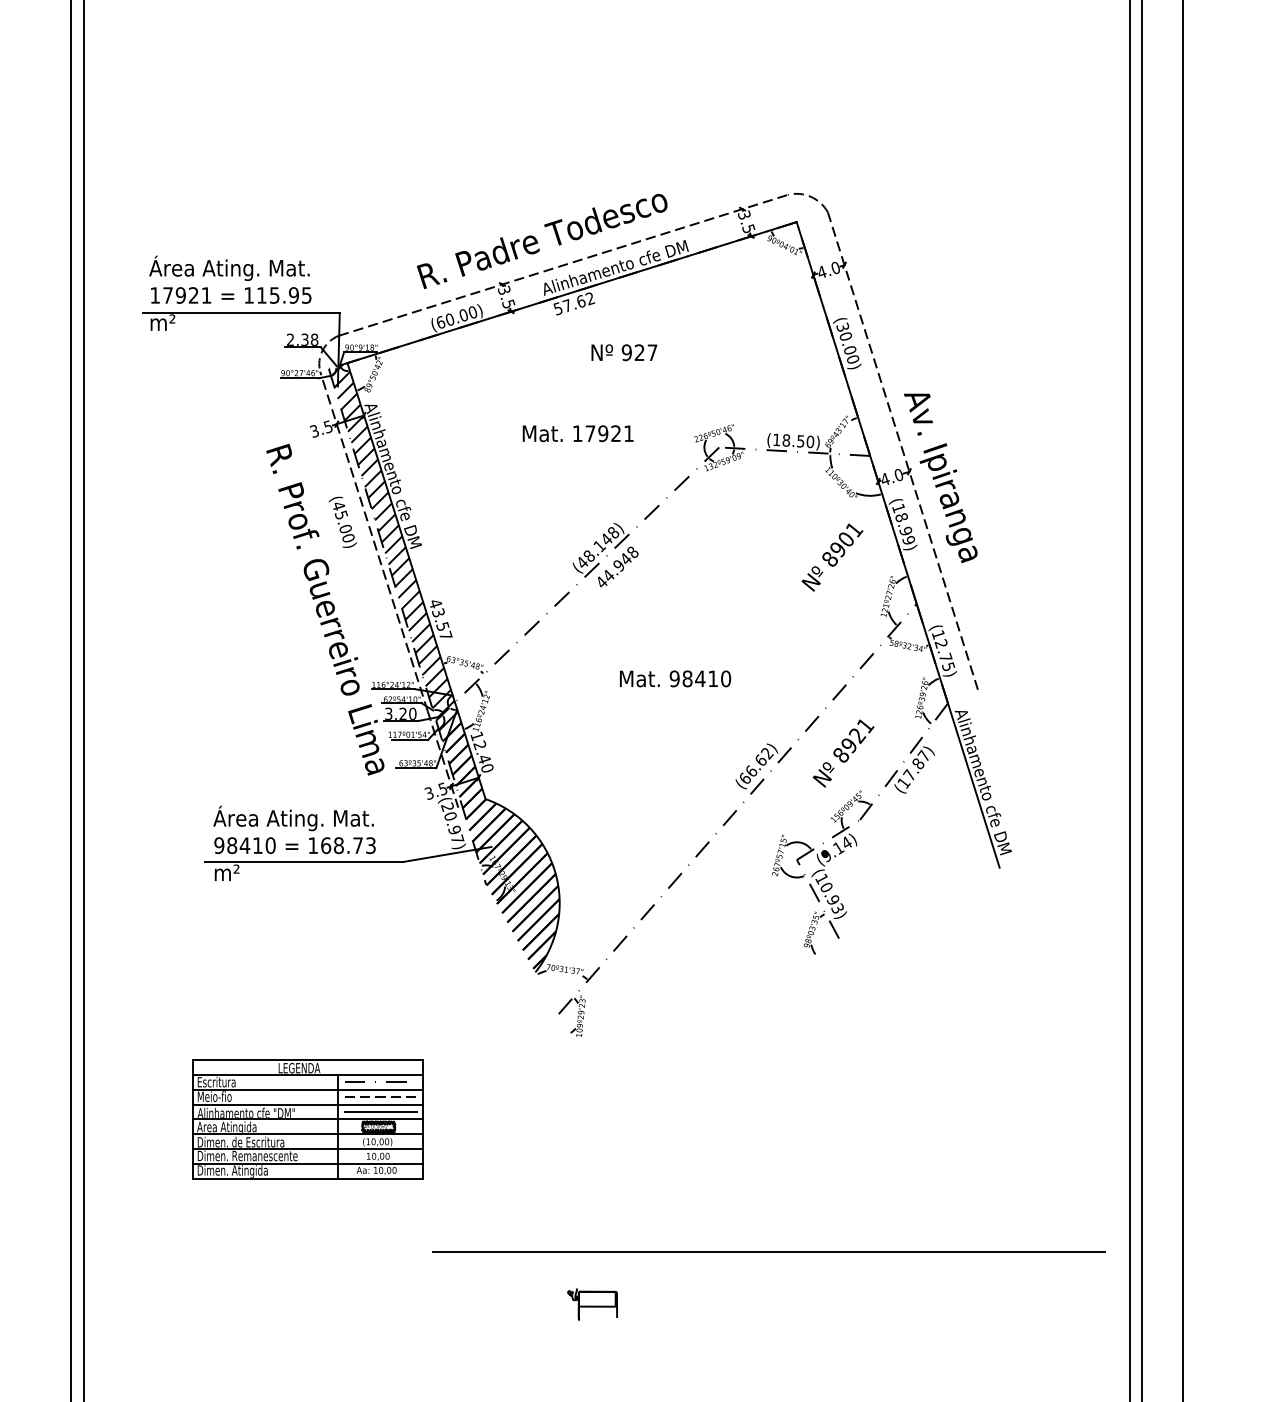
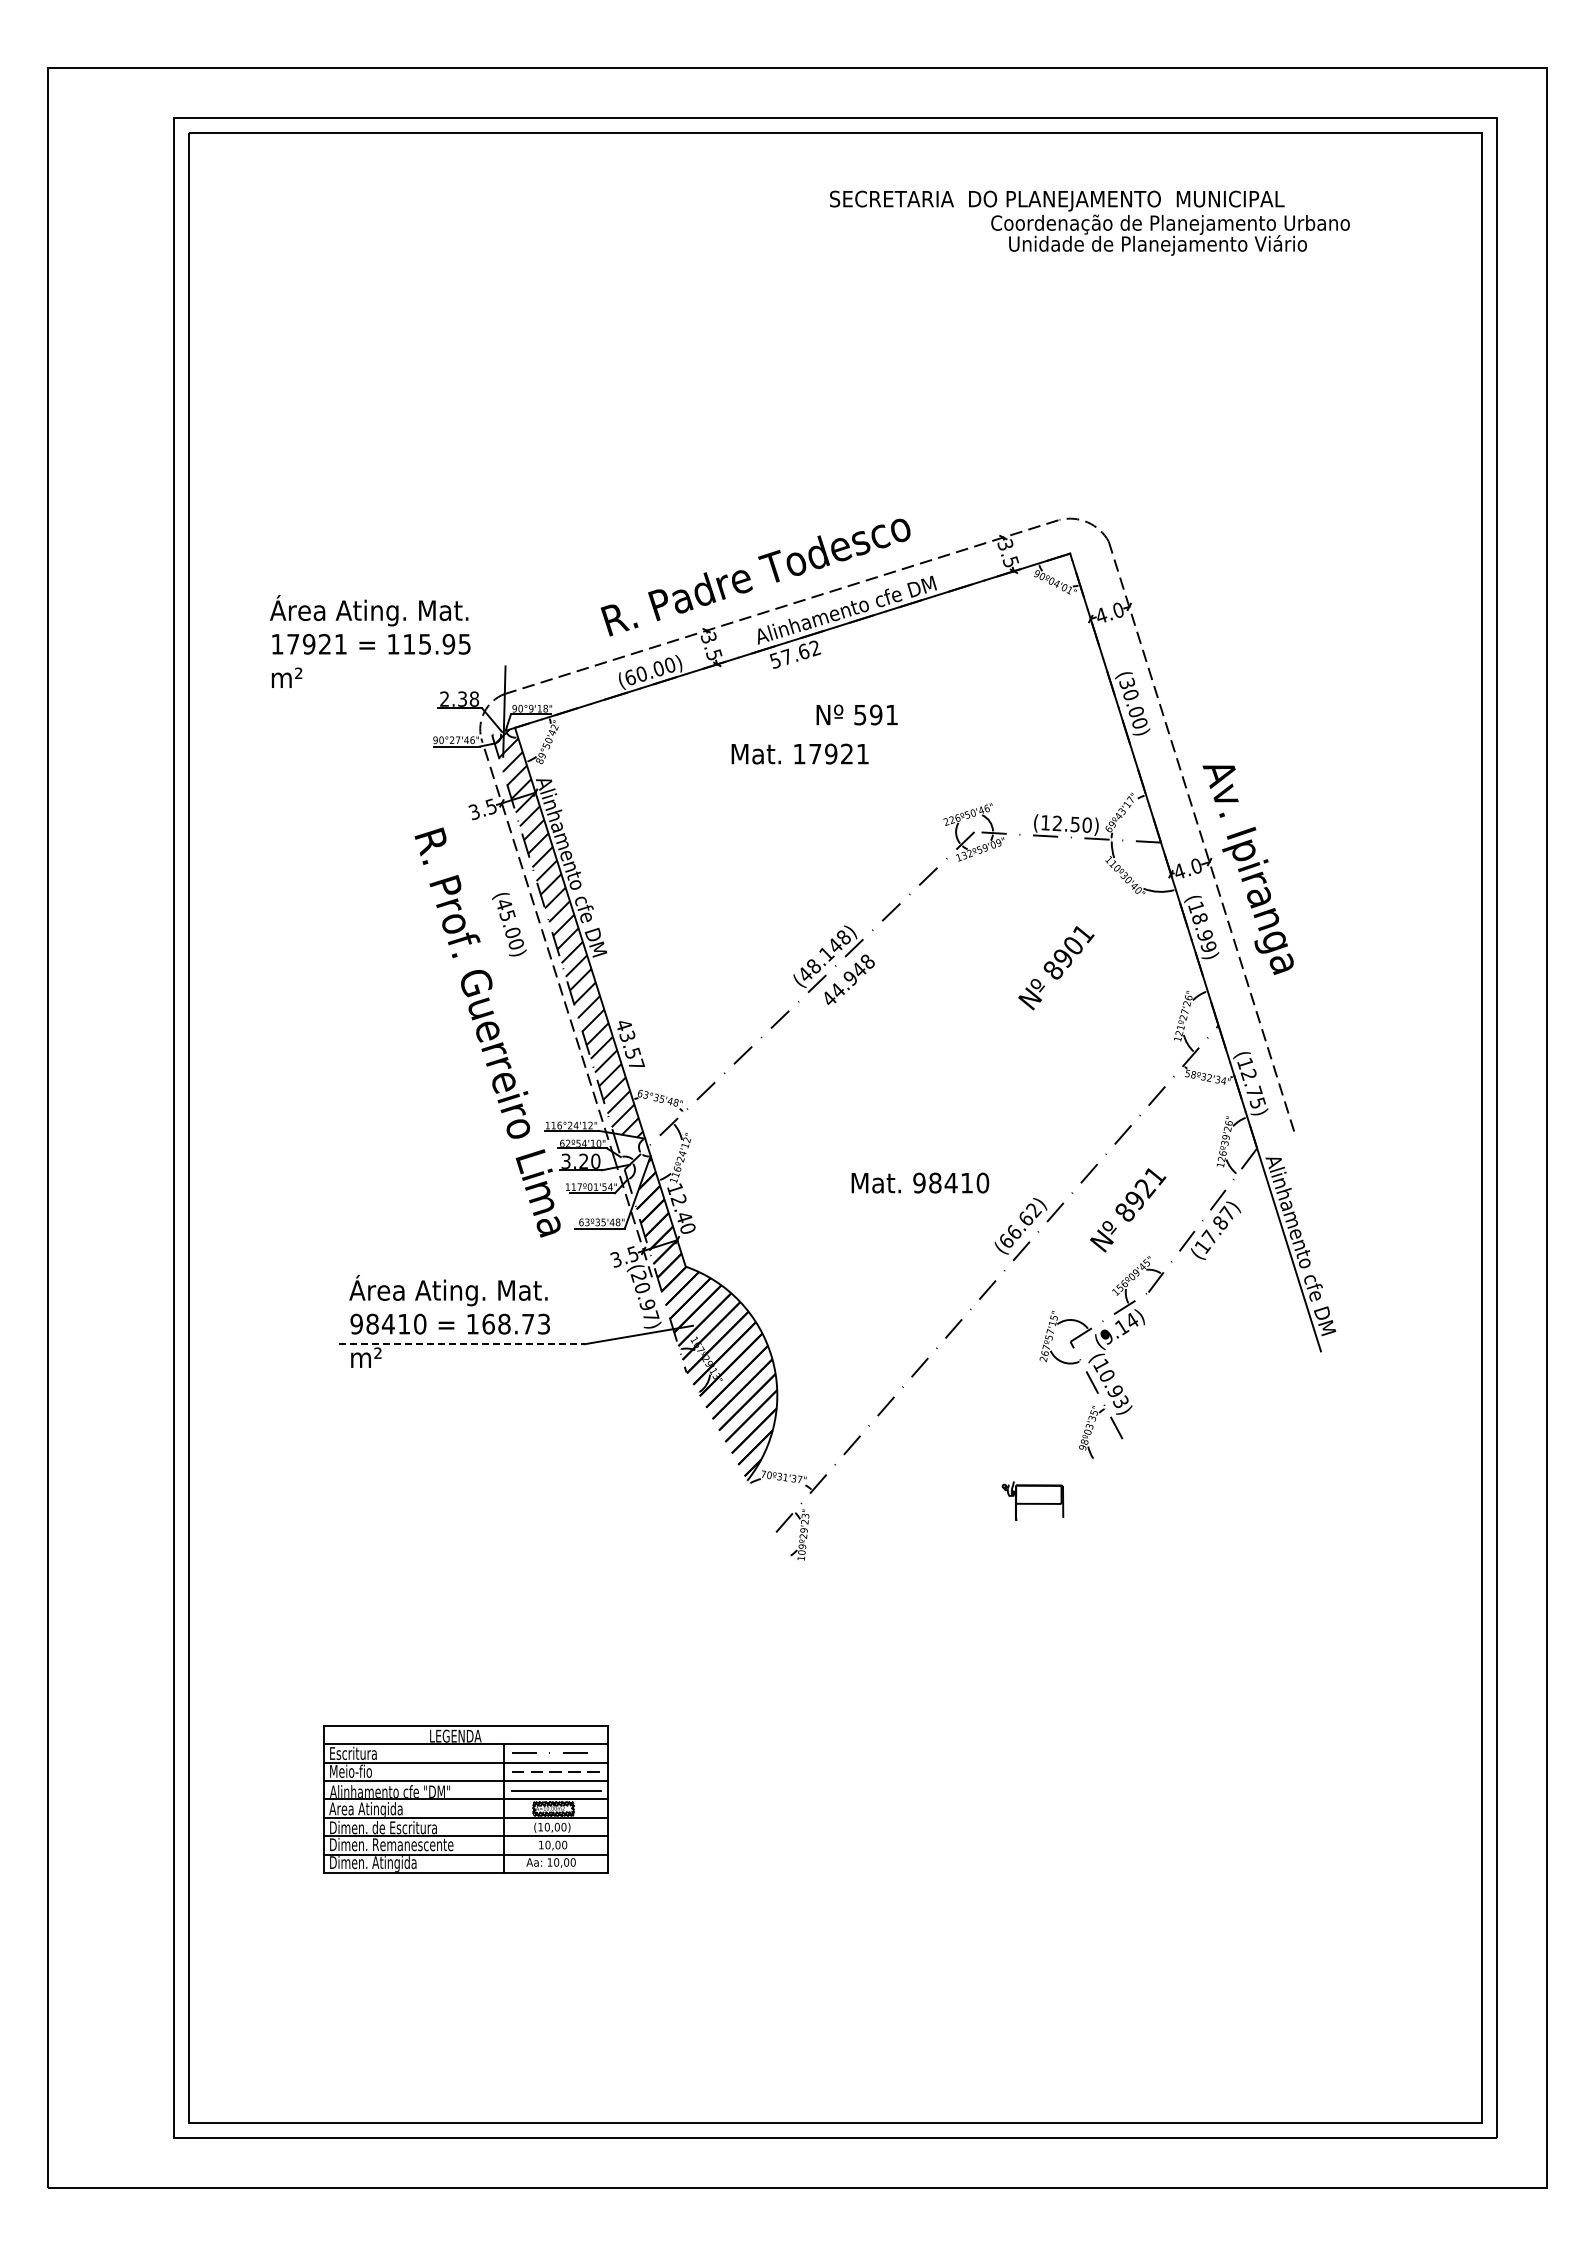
line: (241, 313) -> (383, 666), removed
text: (639, 352) -> (875, 714), 927 -> 591
text: (577, 433) -> (799, 753), moved
text: (786, 440) -> (1057, 823), (18.50) -> (12.50)
text: (832, 557) -> (1056, 968), moved
text: (675, 678) -> (920, 1182), moved
hatch: (441, 704) -> (631, 1149), removed
hatch: (447, 727) -> (638, 1178), removed
line: (304, 862) -> (461, 1344), solid -> dashed
part: (307, 1119) -> (465, 1799), moved
line: (769, 1252) -> (1036, 1826), removed
part: (592, 1303) -> (1032, 1500), moved

